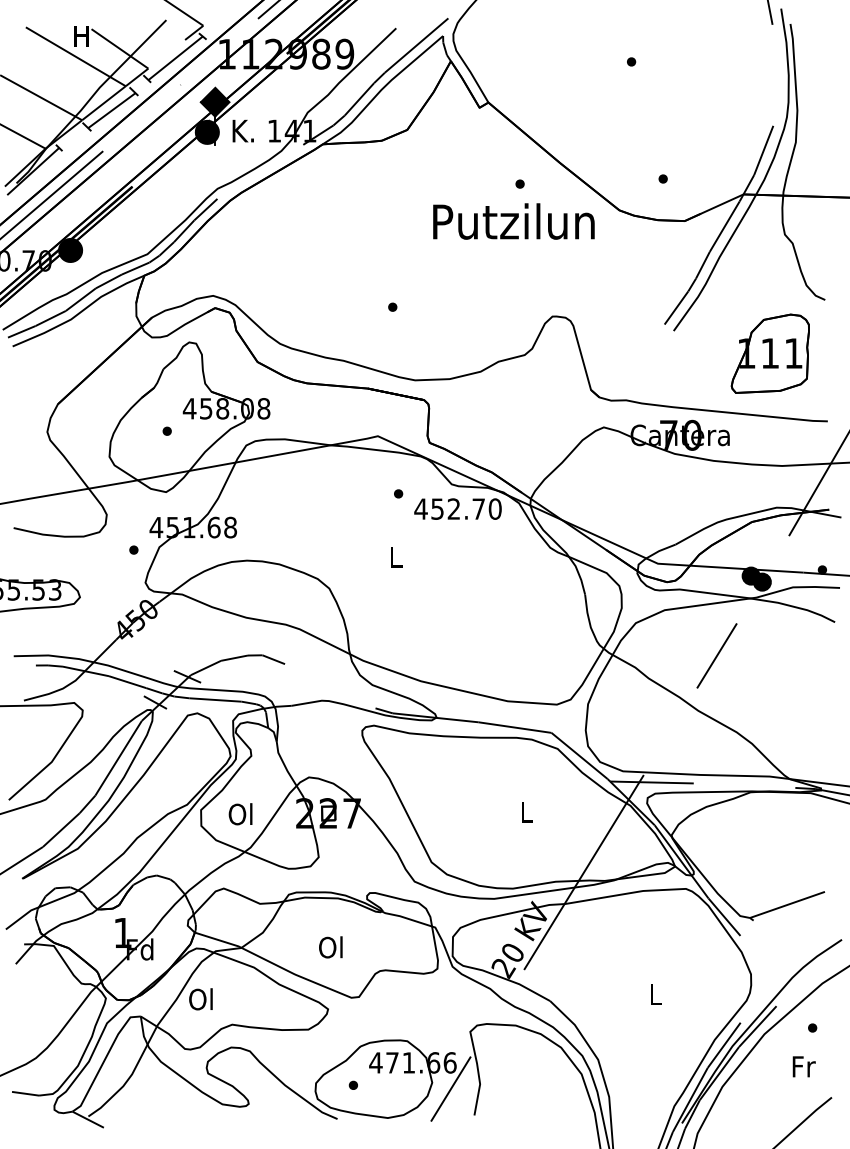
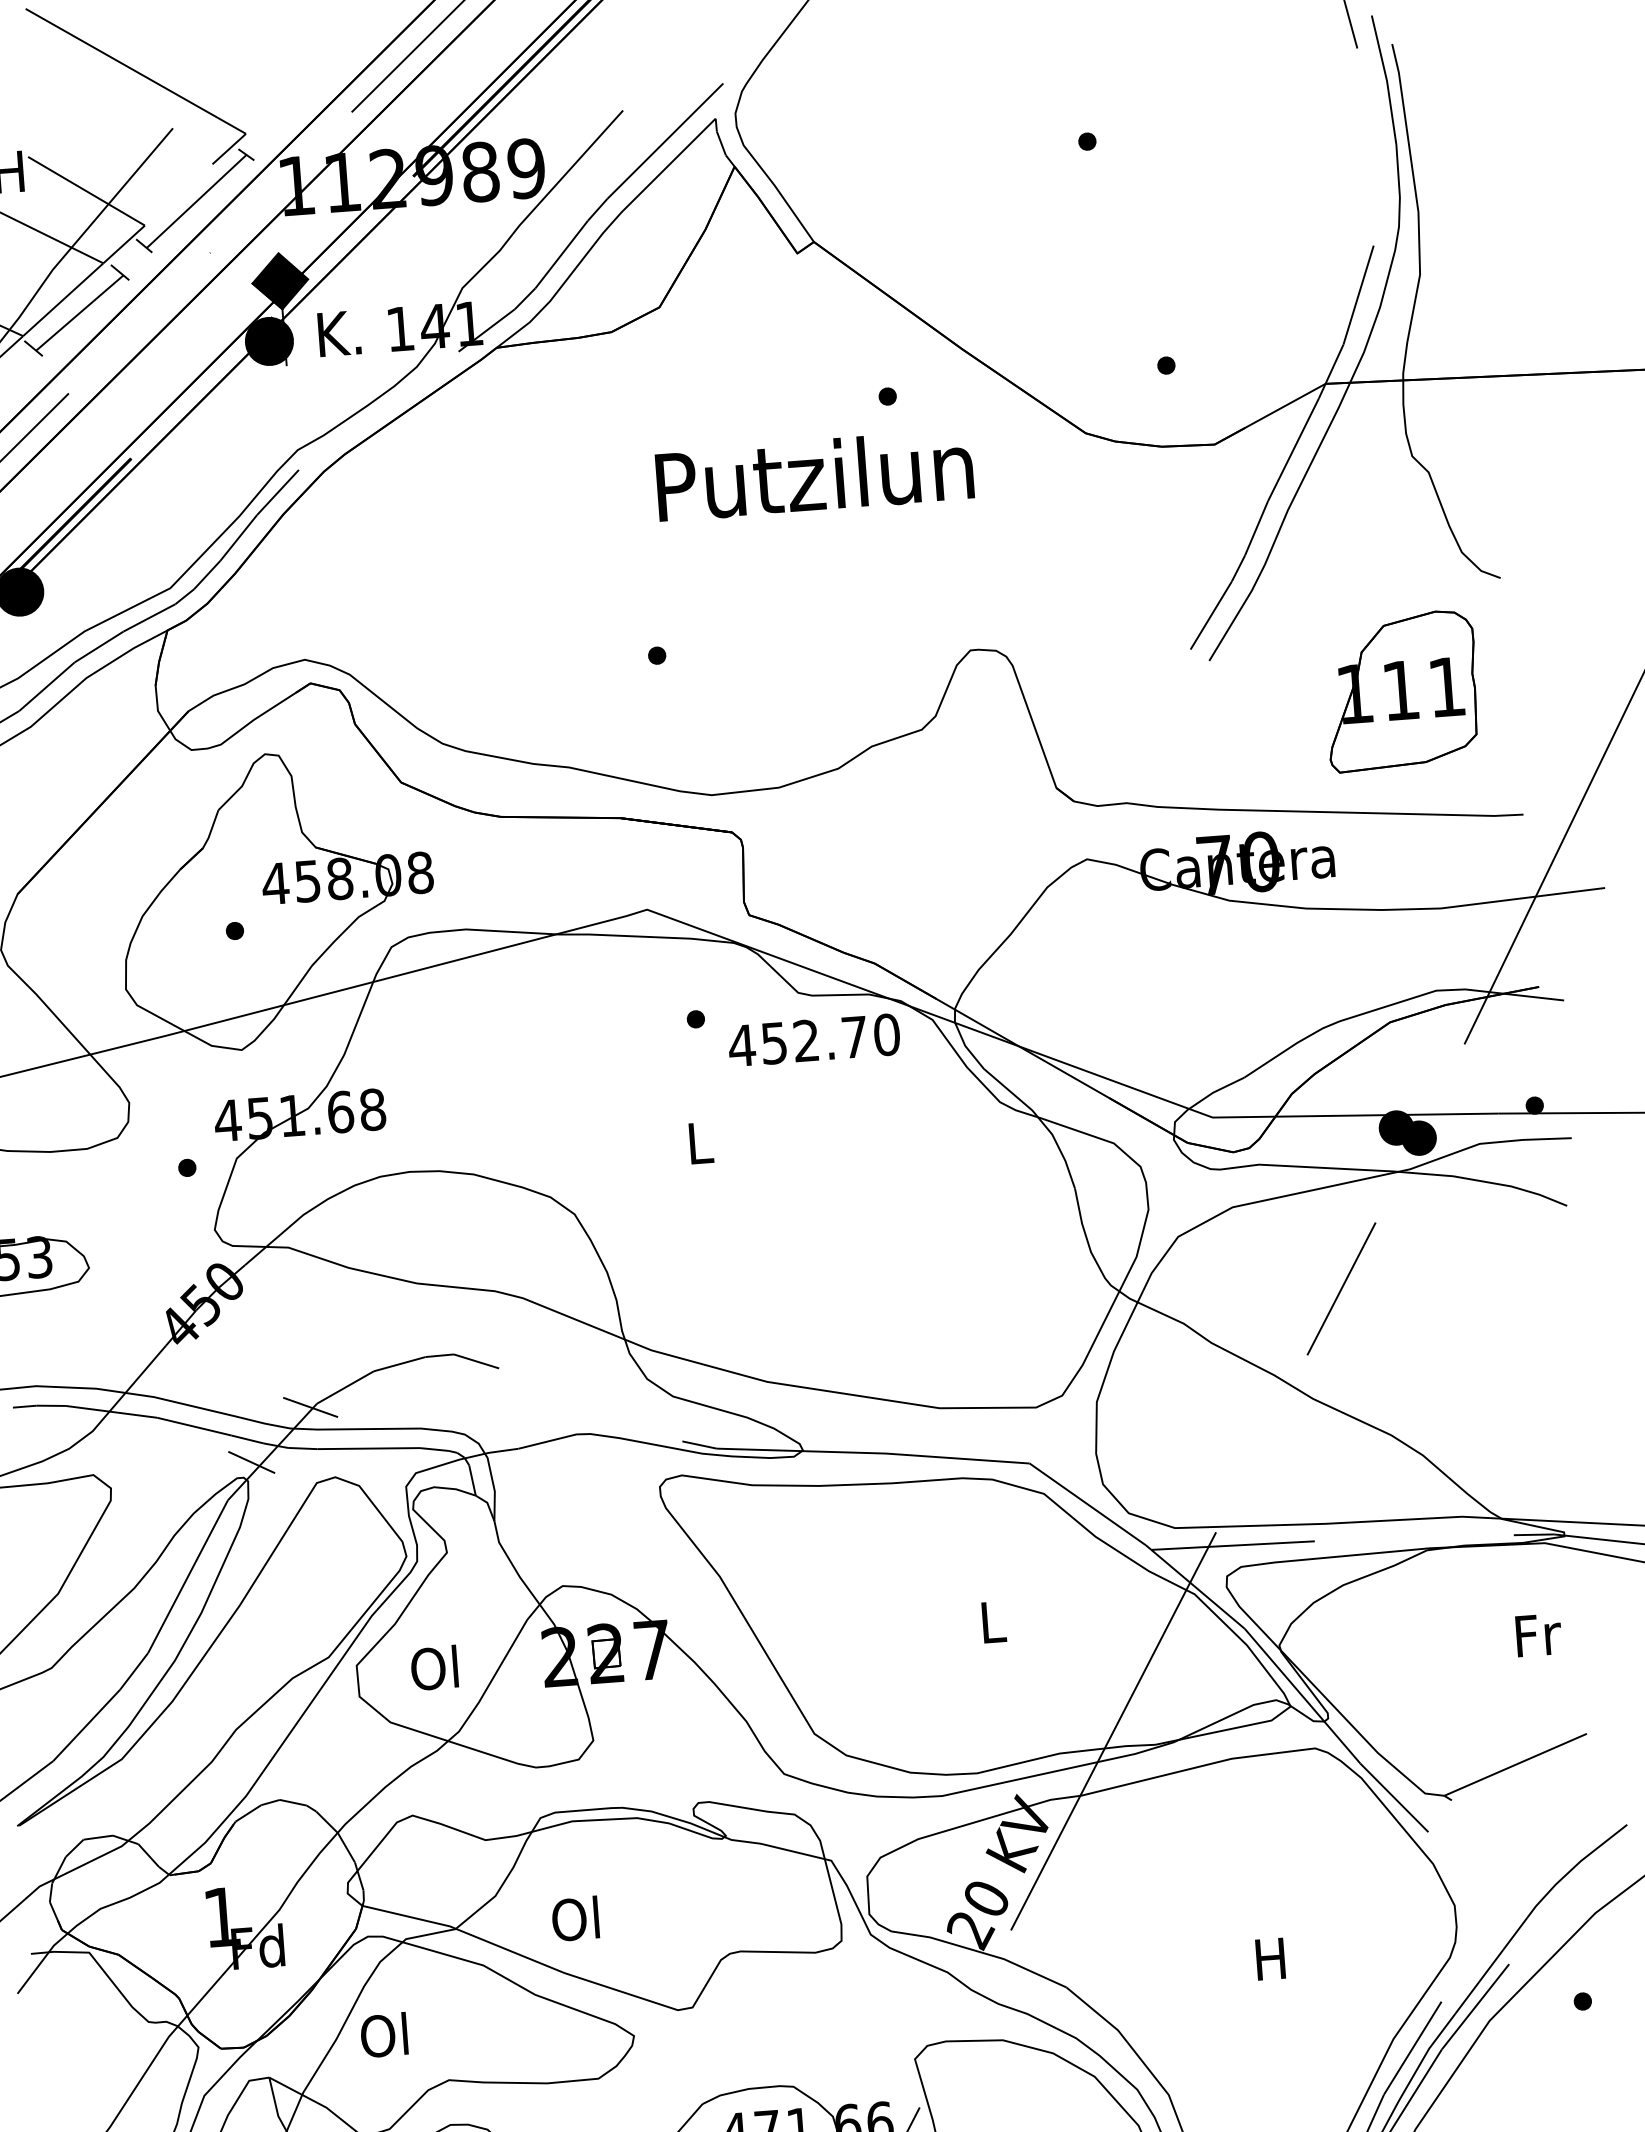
text: (513, 221) -> (813, 475), moved
text: (330, 947) -> (574, 1919), moved
text: (654, 994) -> (1269, 1959), L -> H
text: (803, 1066) -> (1537, 1634), moved

